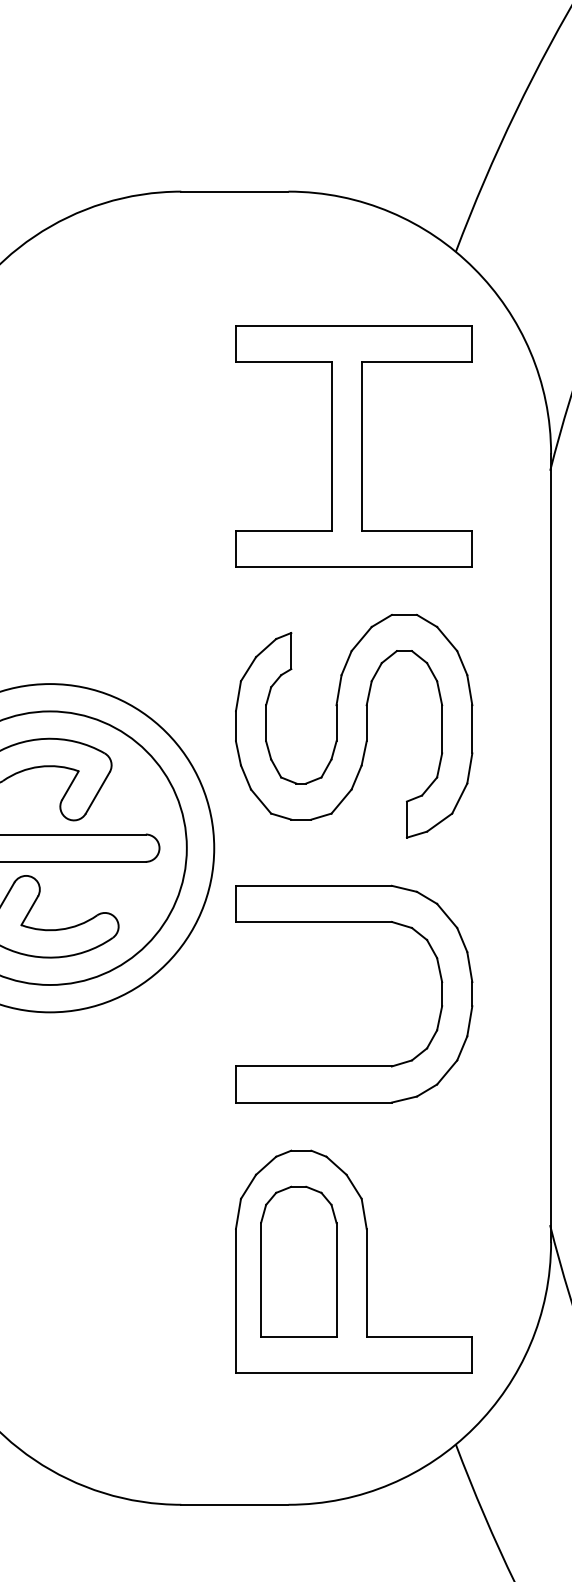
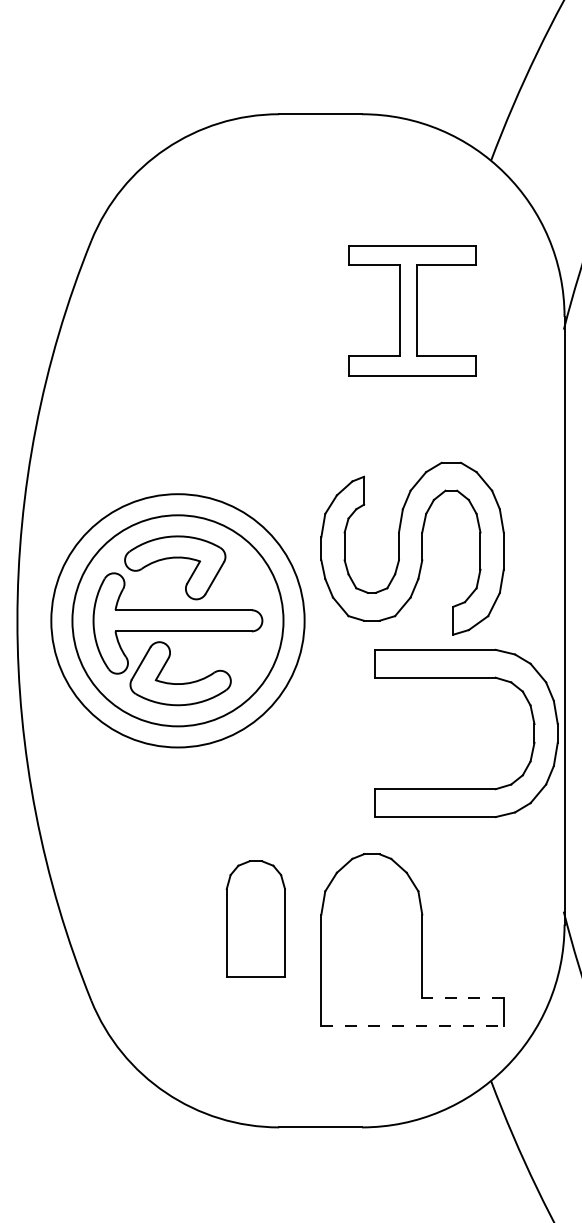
part: (354, 445) -> (412, 310), size x0.7
part: (354, 725) -> (412, 548), moved
part: (354, 922) -> (466, 678), moved
part: (298, 1261) -> (255, 918), moved
line: (420, 1337) -> (463, 998), solid -> dashed
line: (355, 1373) -> (413, 1026), solid -> dashed

